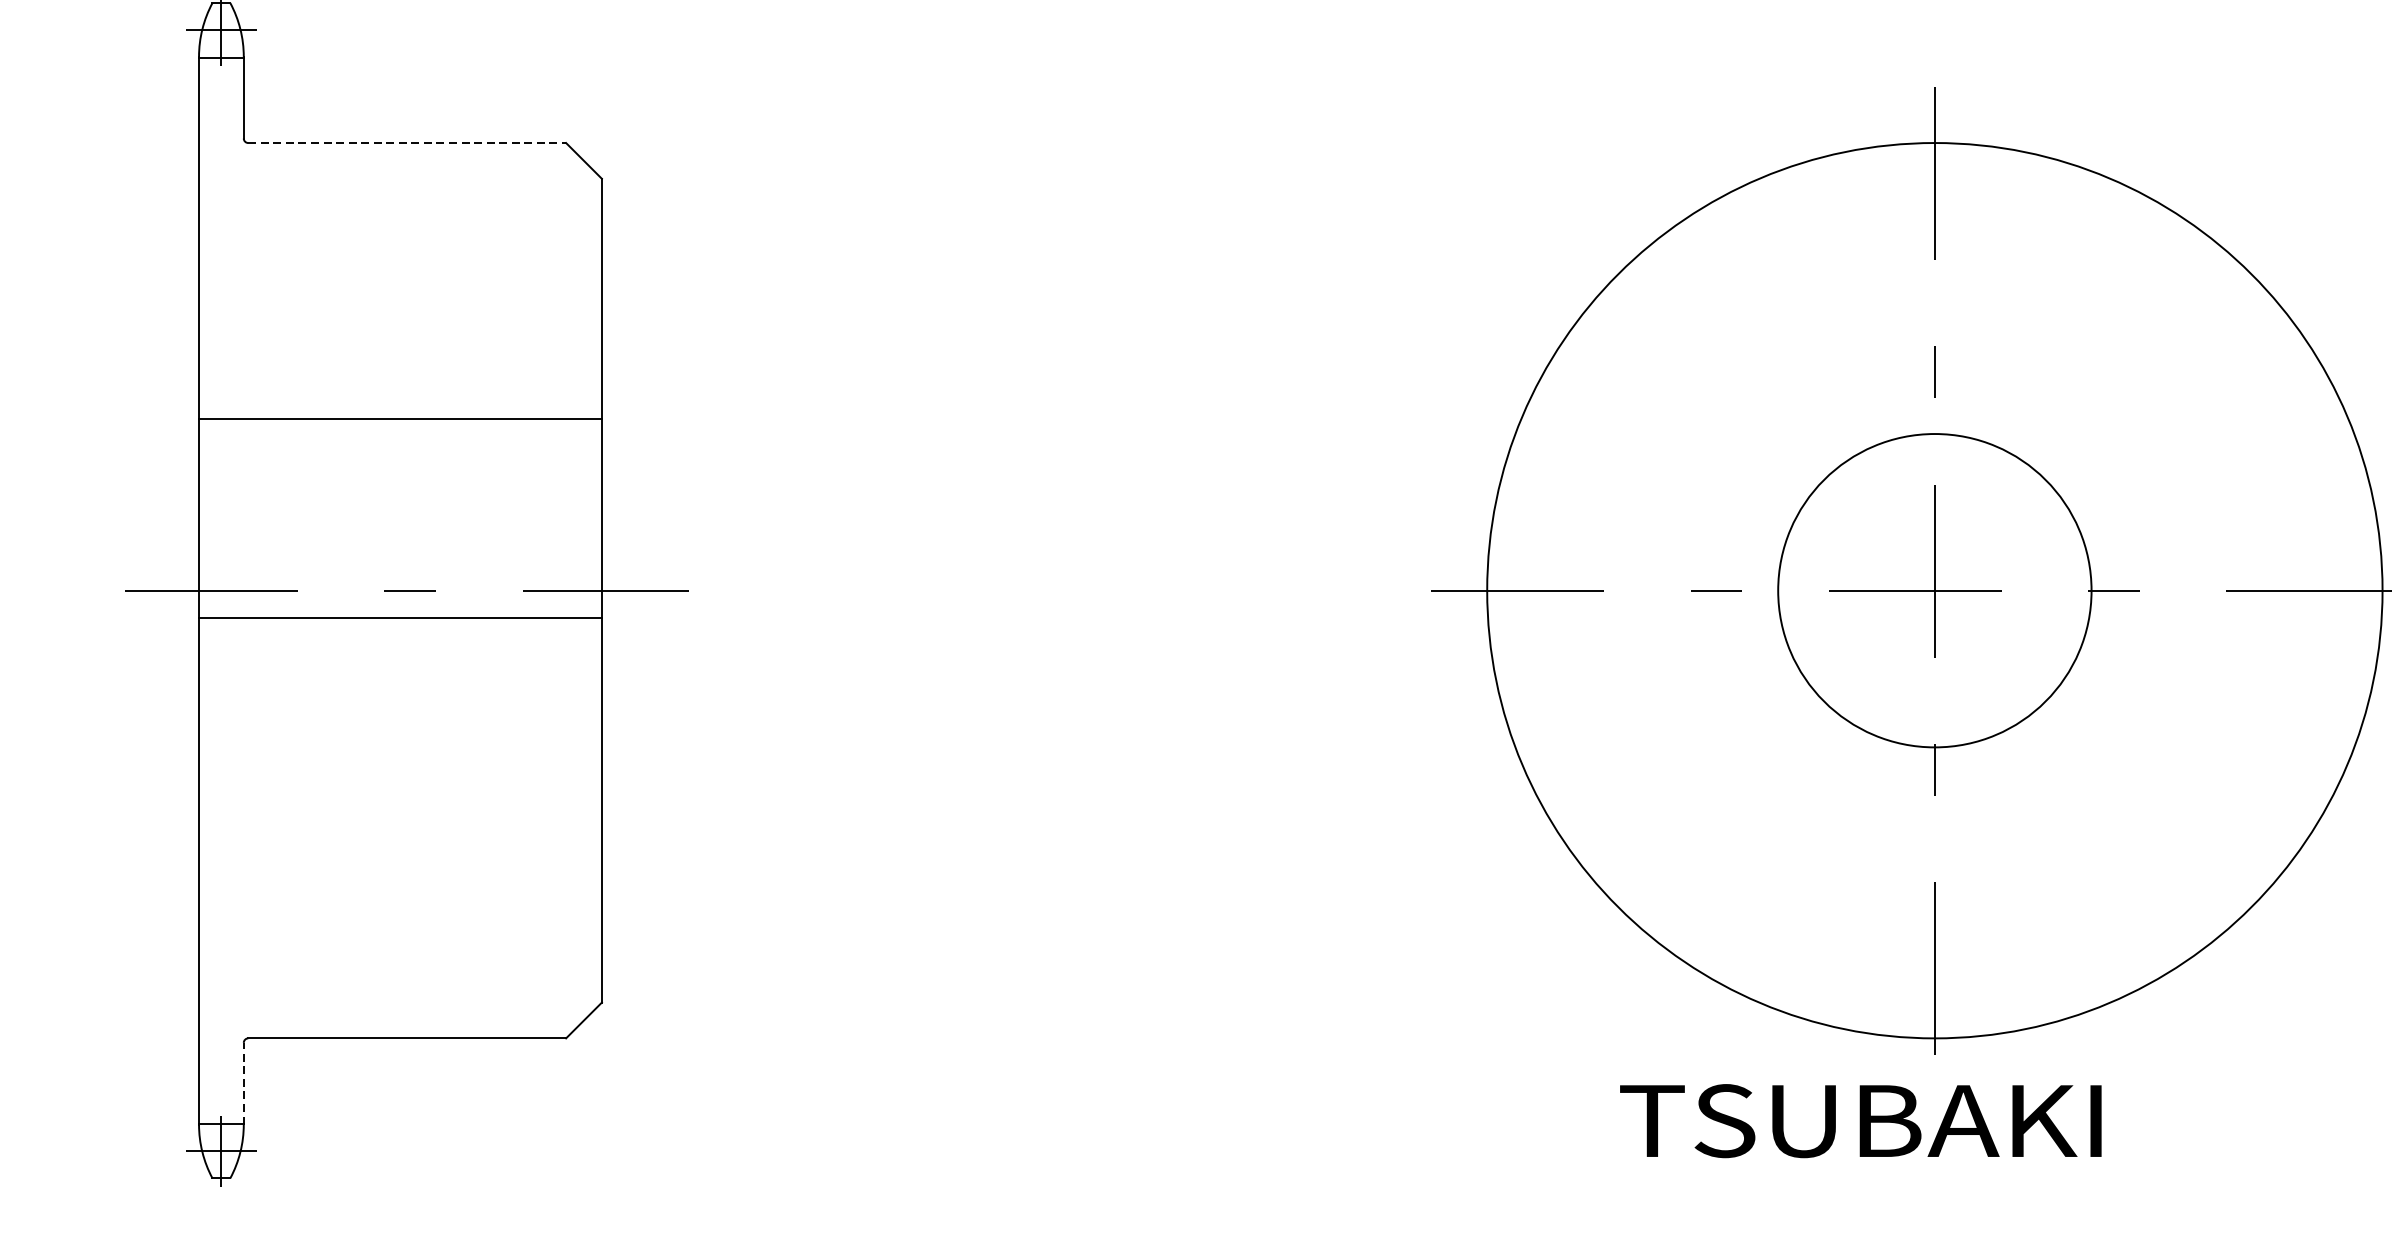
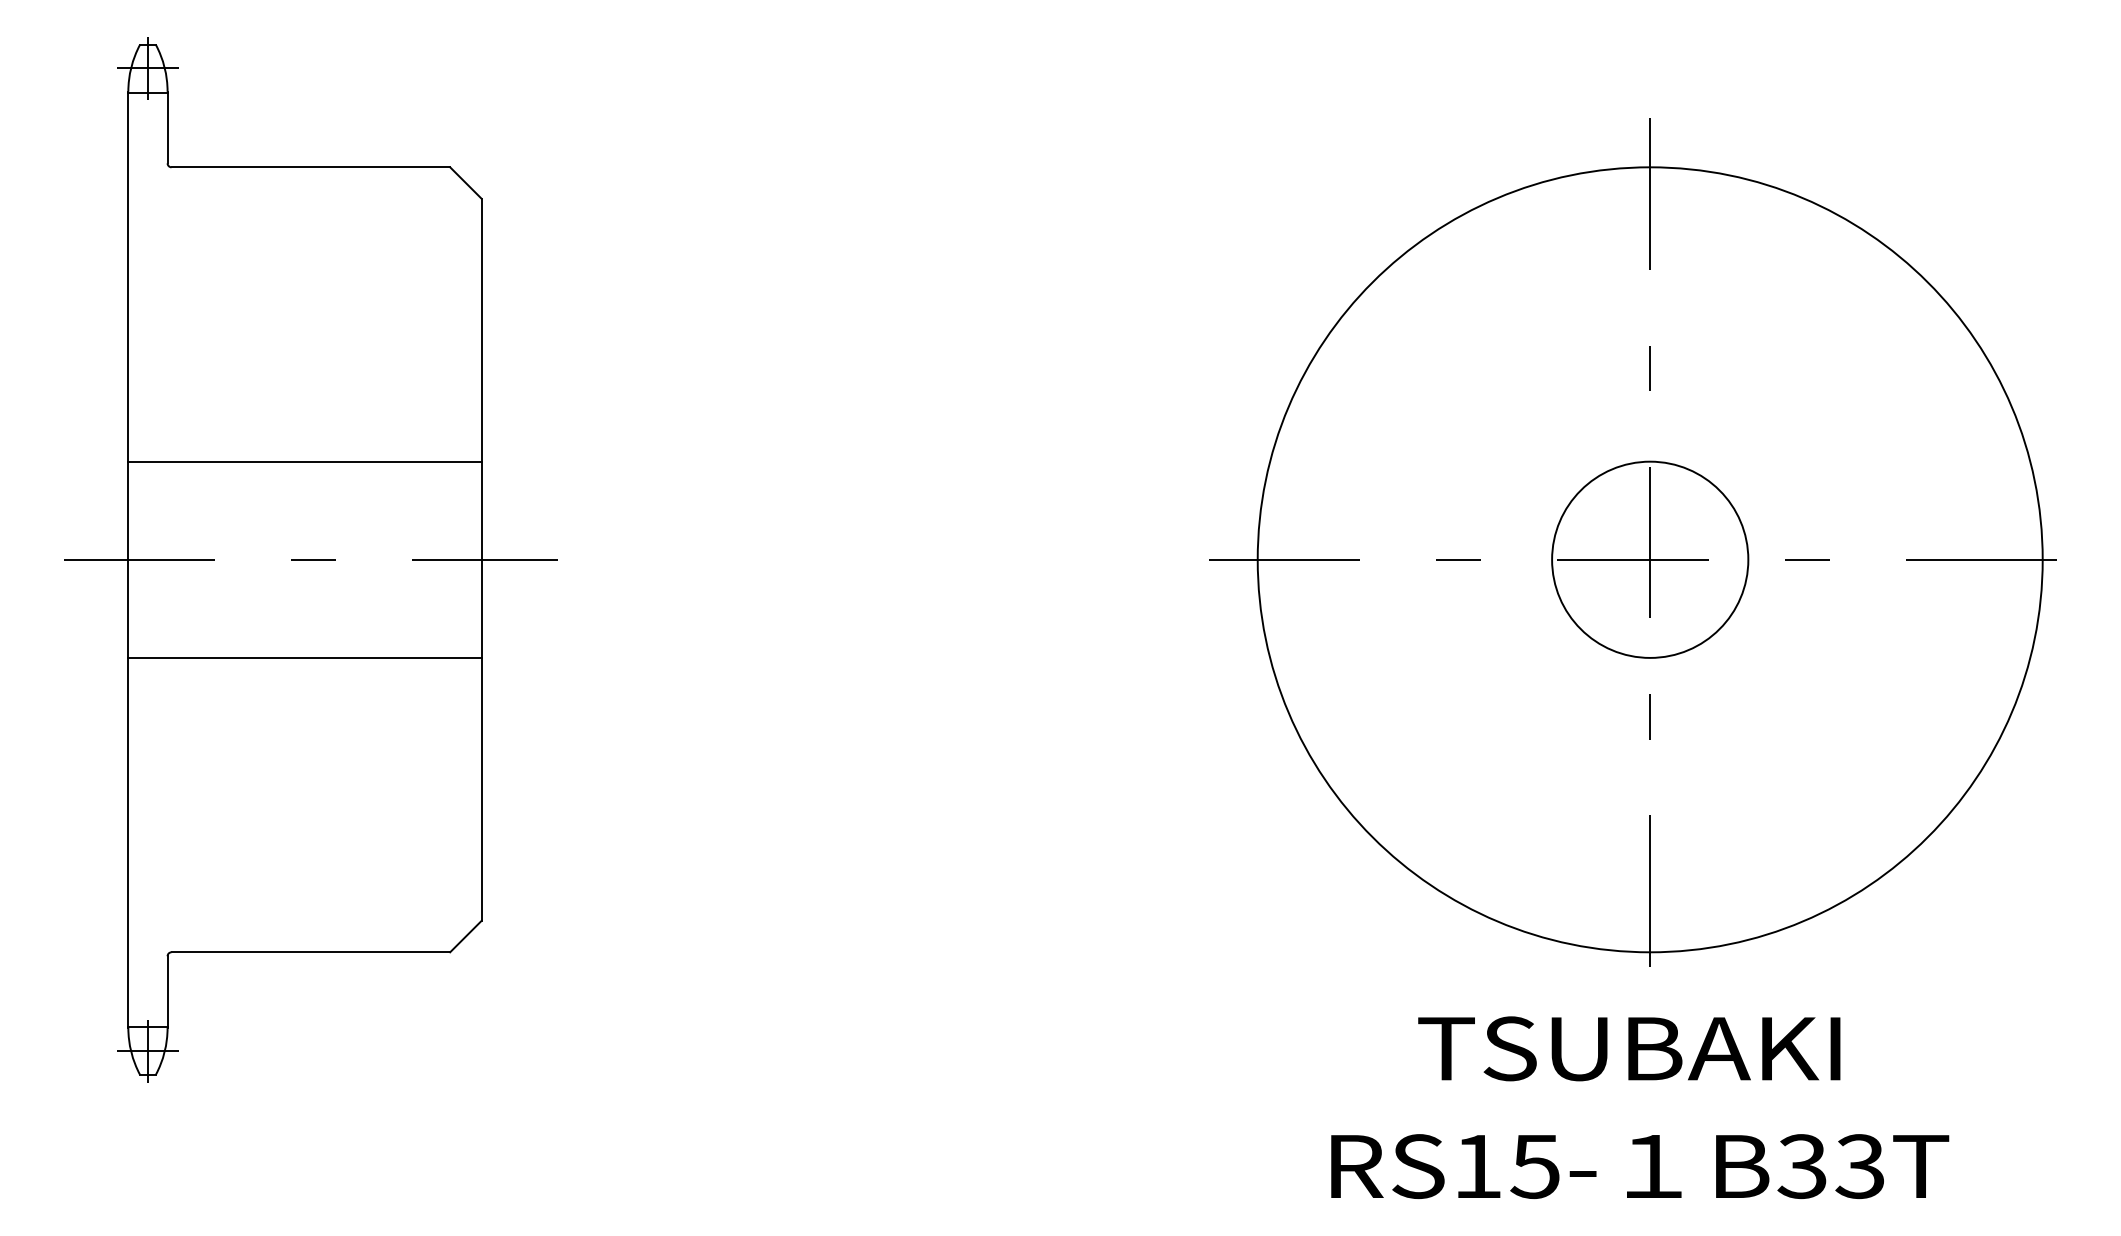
line: (407, 143) -> (311, 167), dashed -> solid
line: (399, 419) -> (304, 461), moved
circle: (1935, 590) -> (1650, 559), size x0.71
line: (399, 617) -> (304, 657), moved
line: (243, 1084) -> (167, 992), dashed -> solid
text: (1861, 1120) -> (1629, 1048), moved

